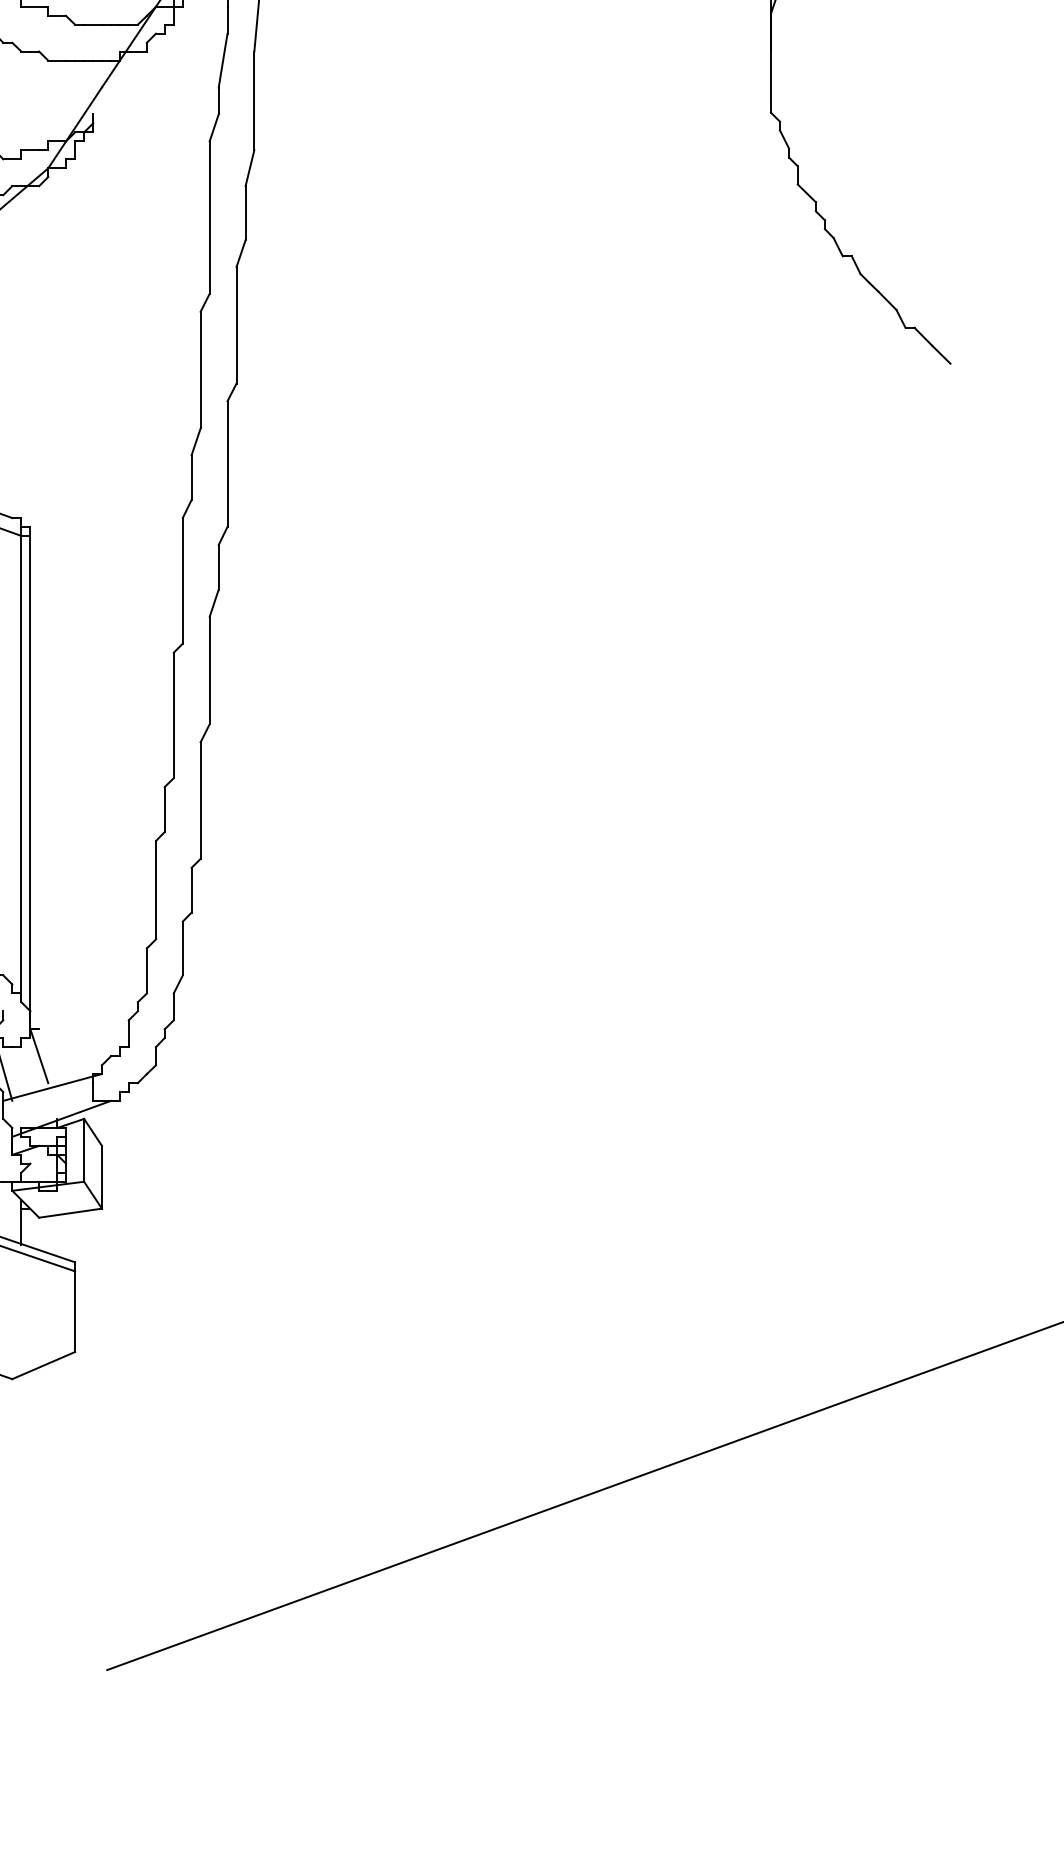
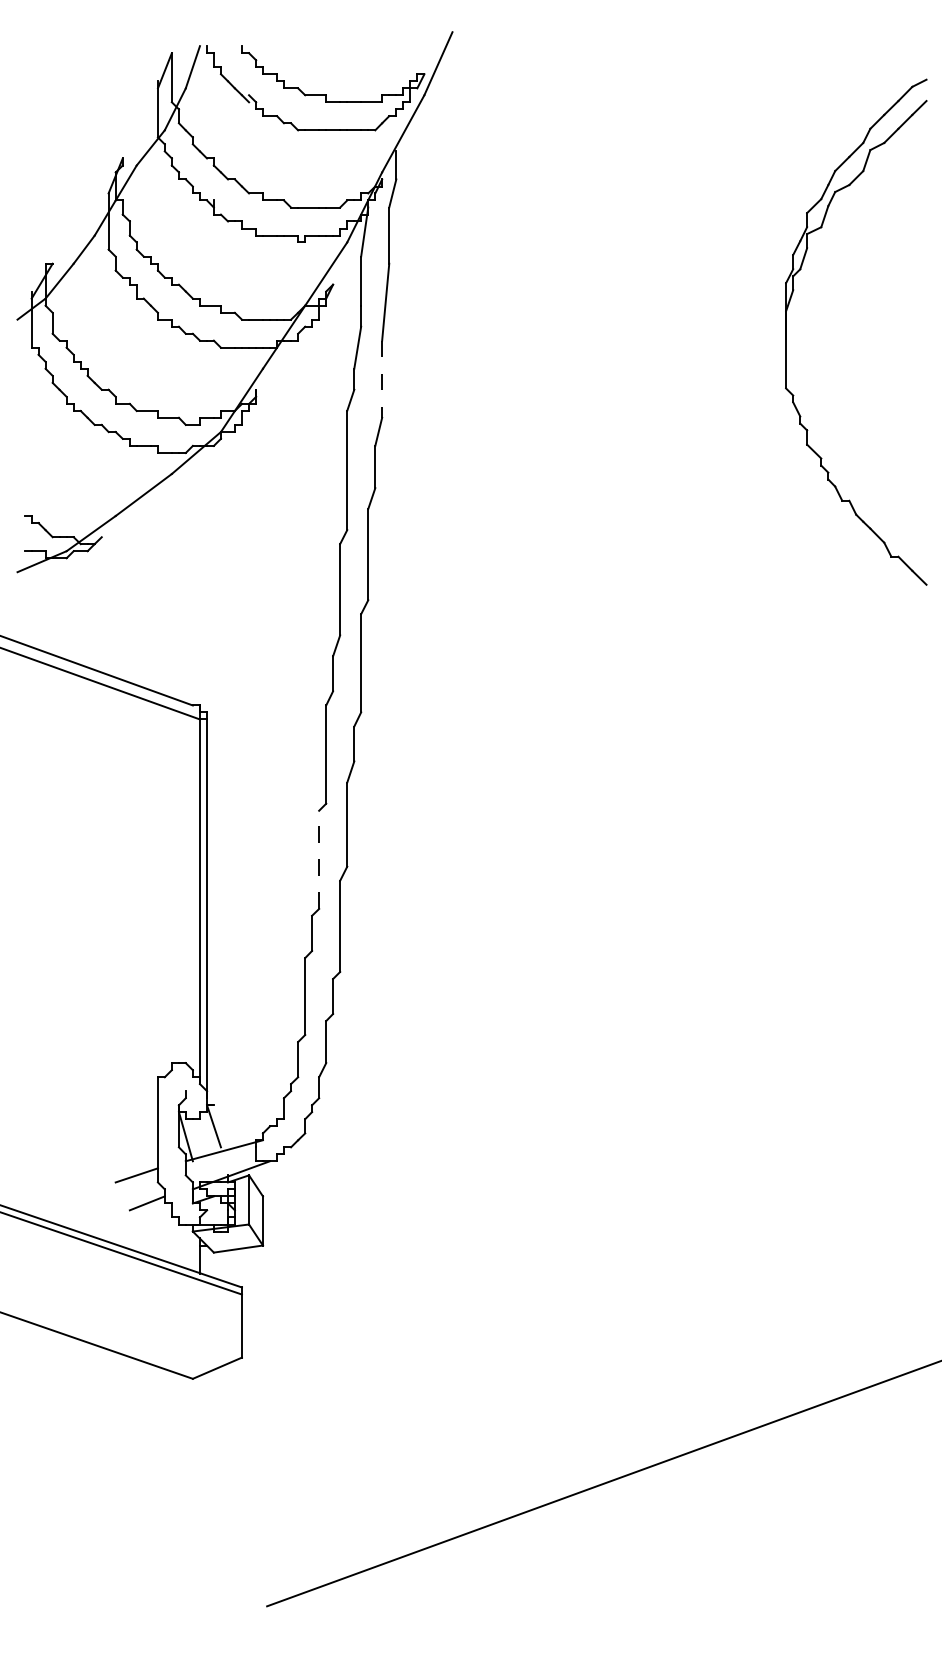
line: (254, 101) -> (382, 379), solid -> dashed
line: (174, 715) -> (319, 859), solid -> dashed

